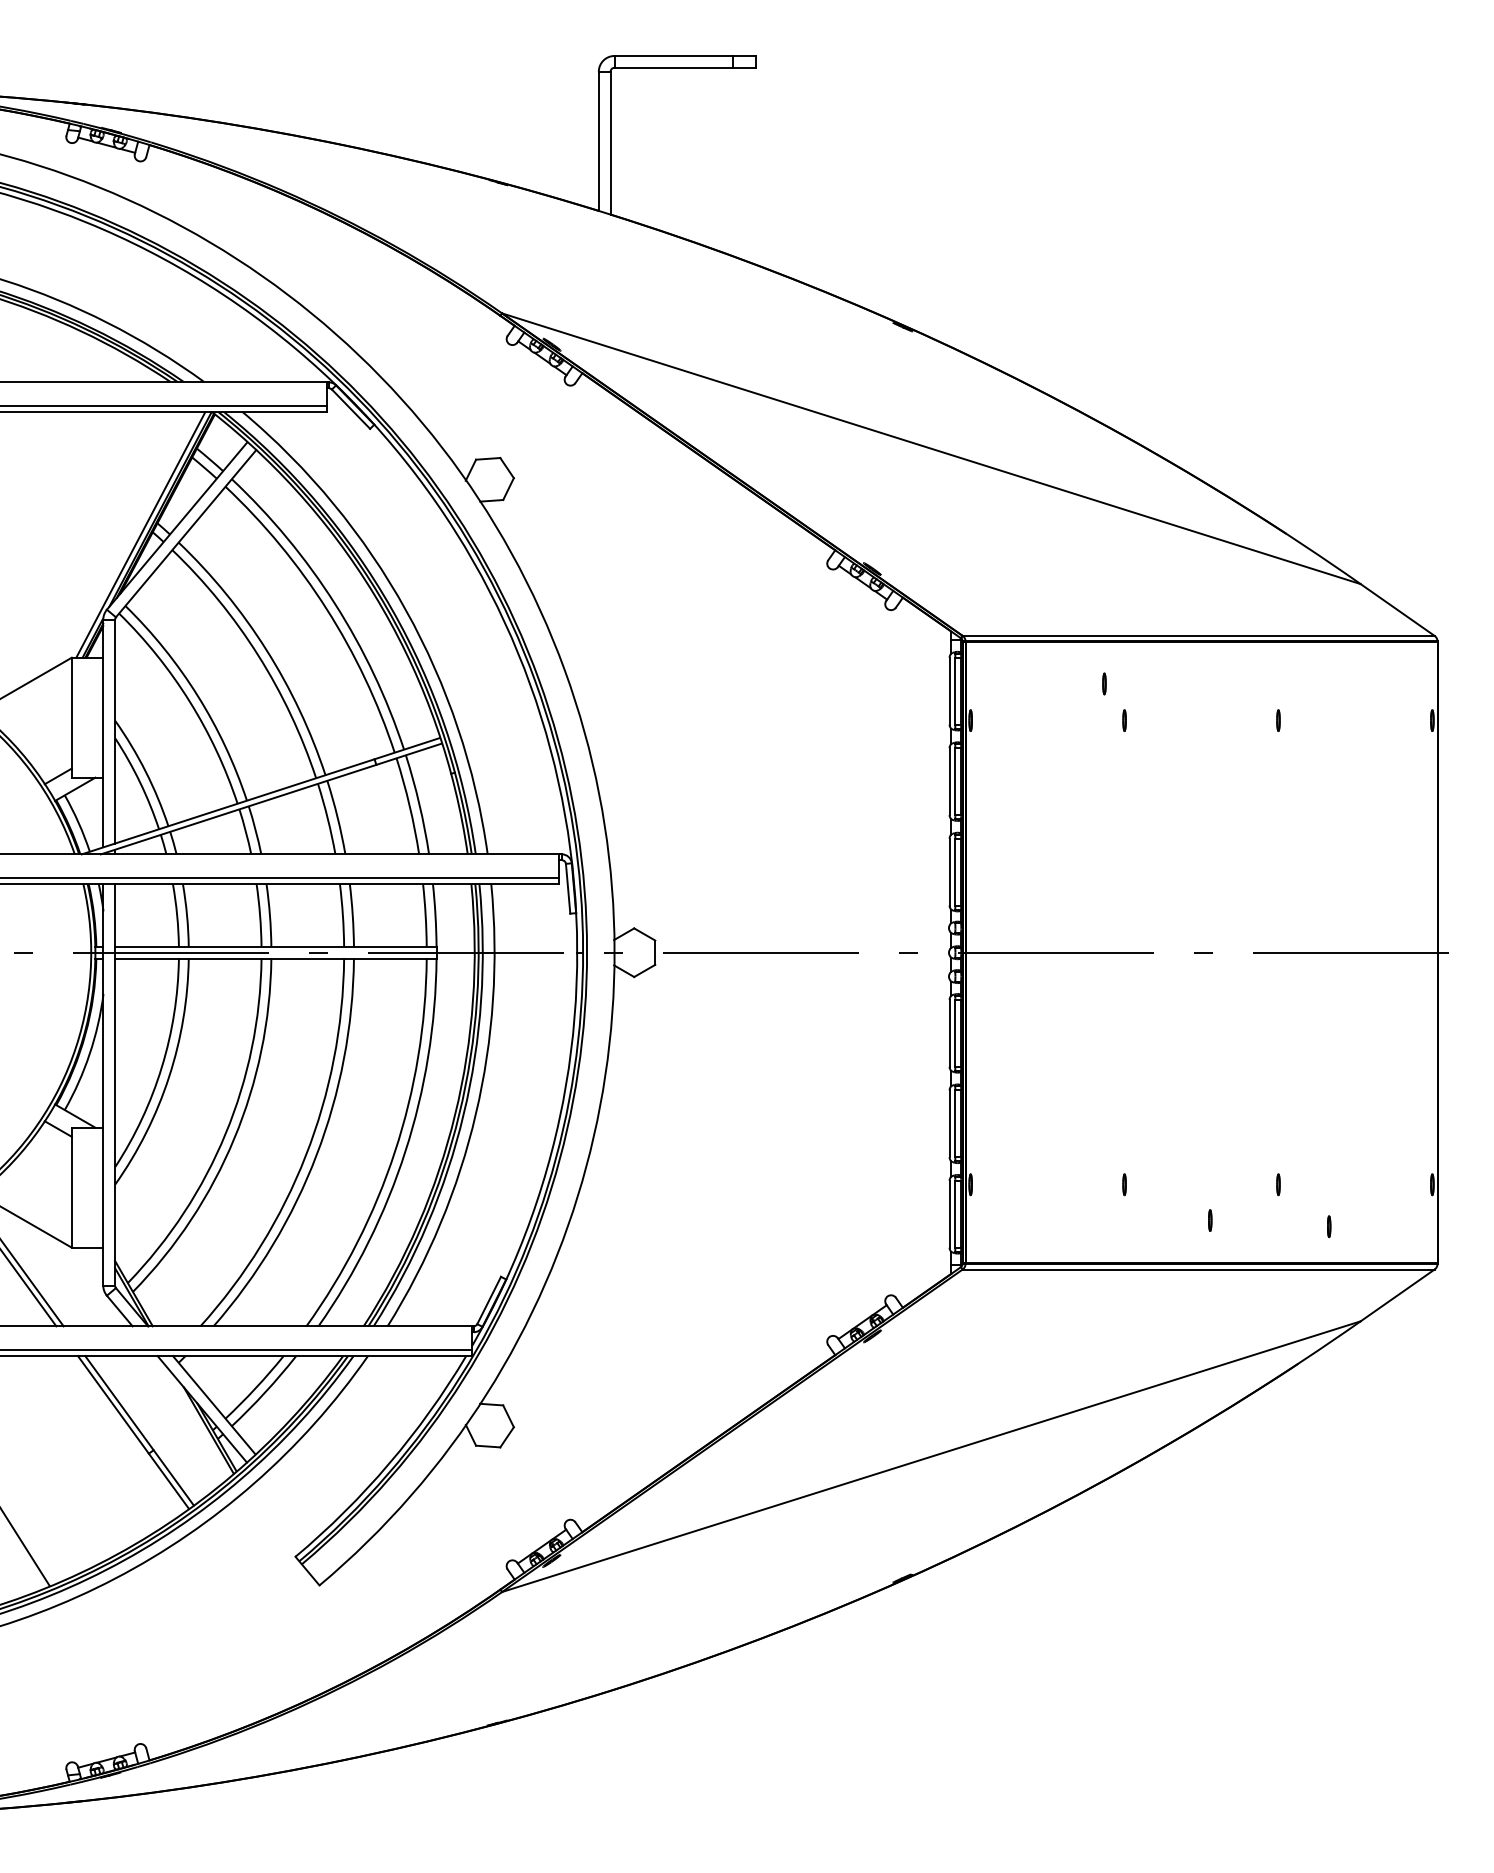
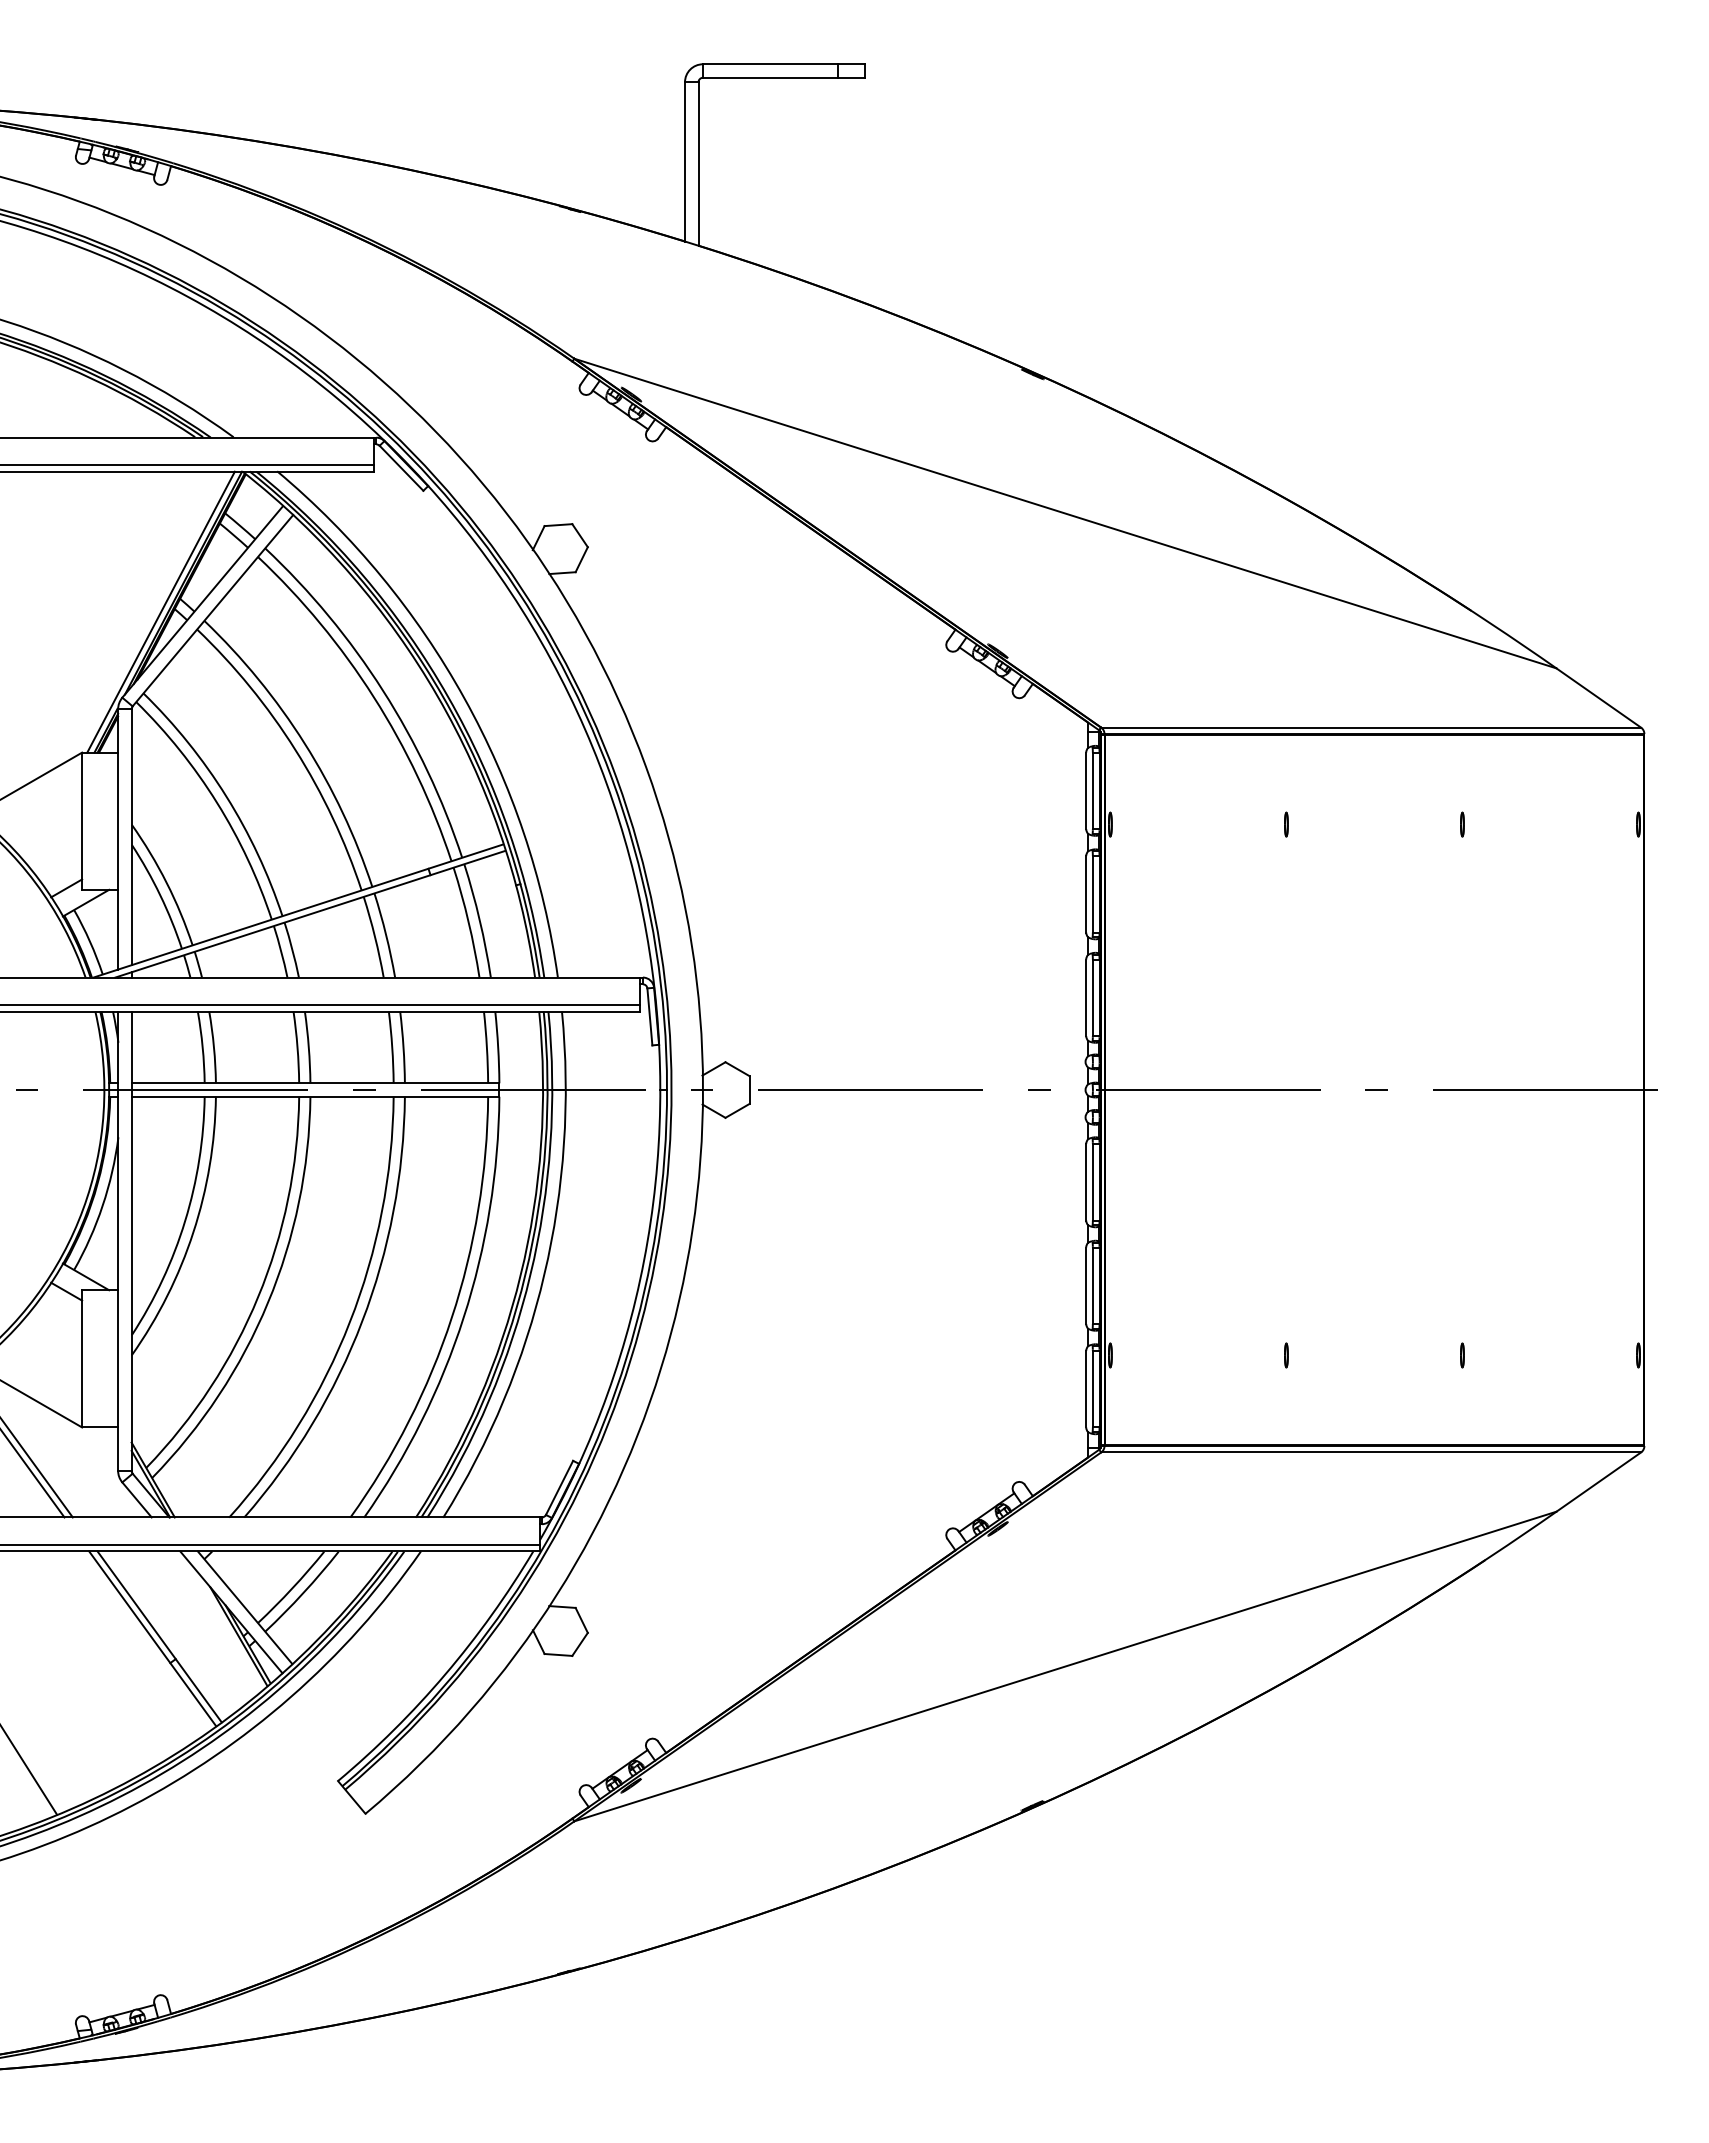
line: (1104, 683) -> (1263, 782), removed
line: (1210, 1220) -> (1384, 1396), removed
line: (1329, 1226) -> (1520, 1403), removed

